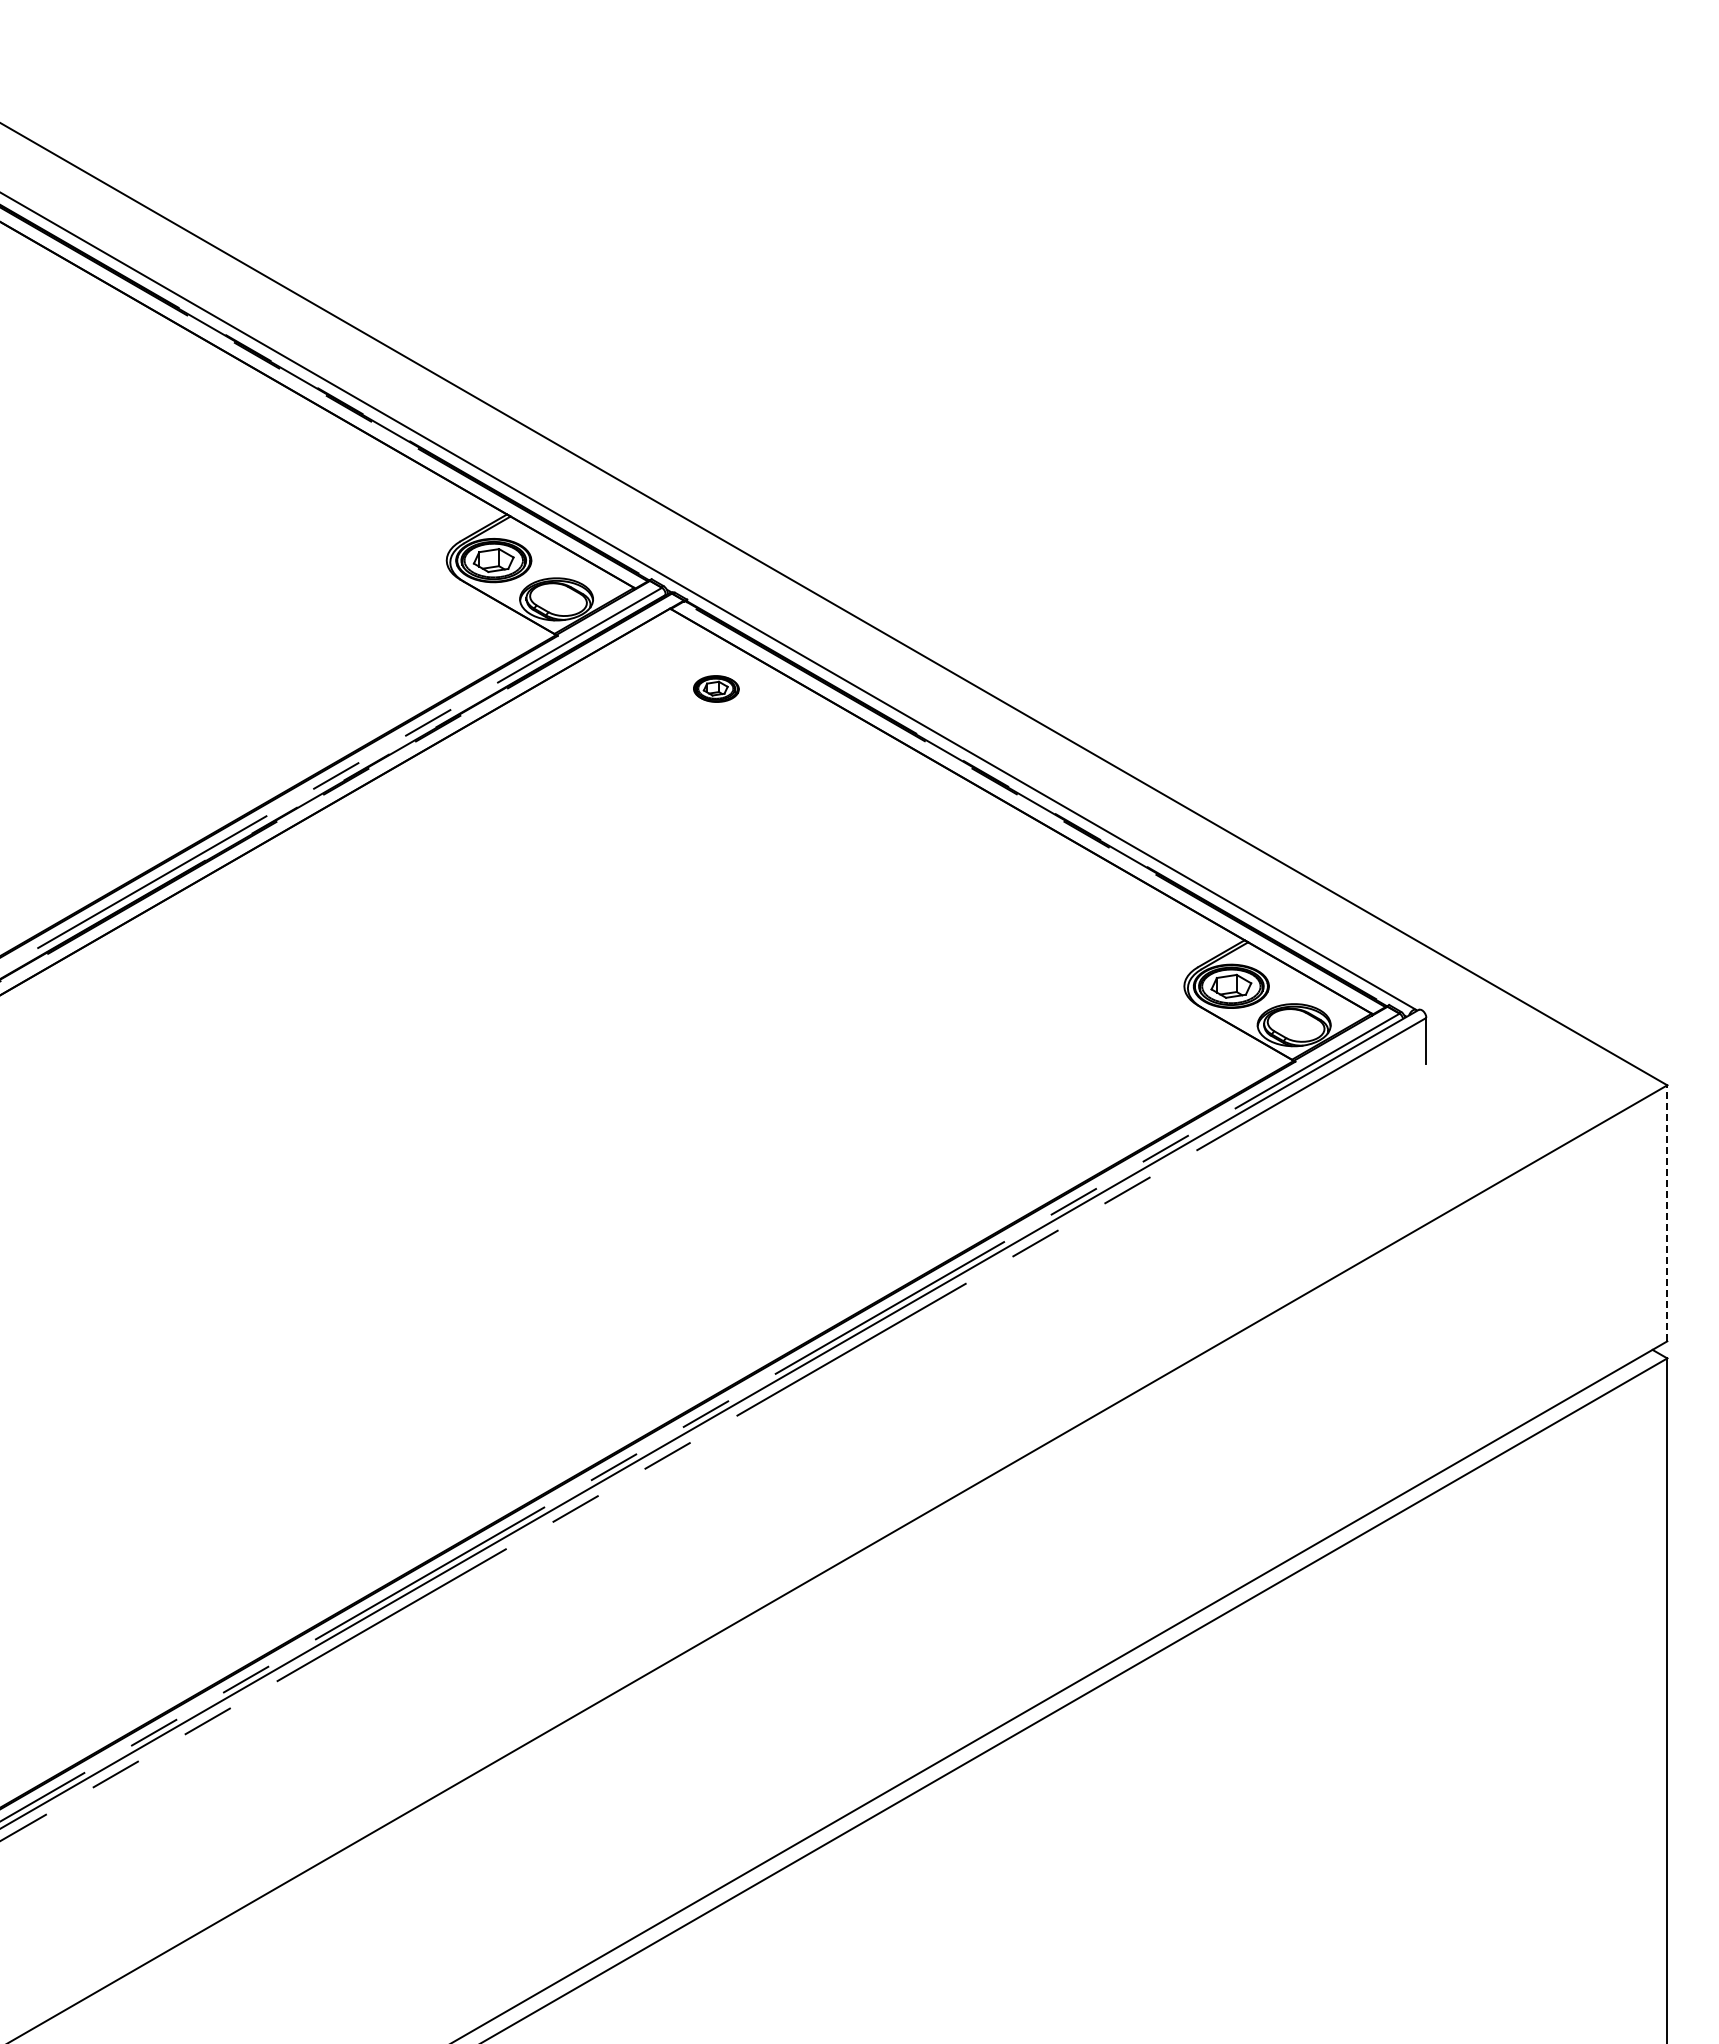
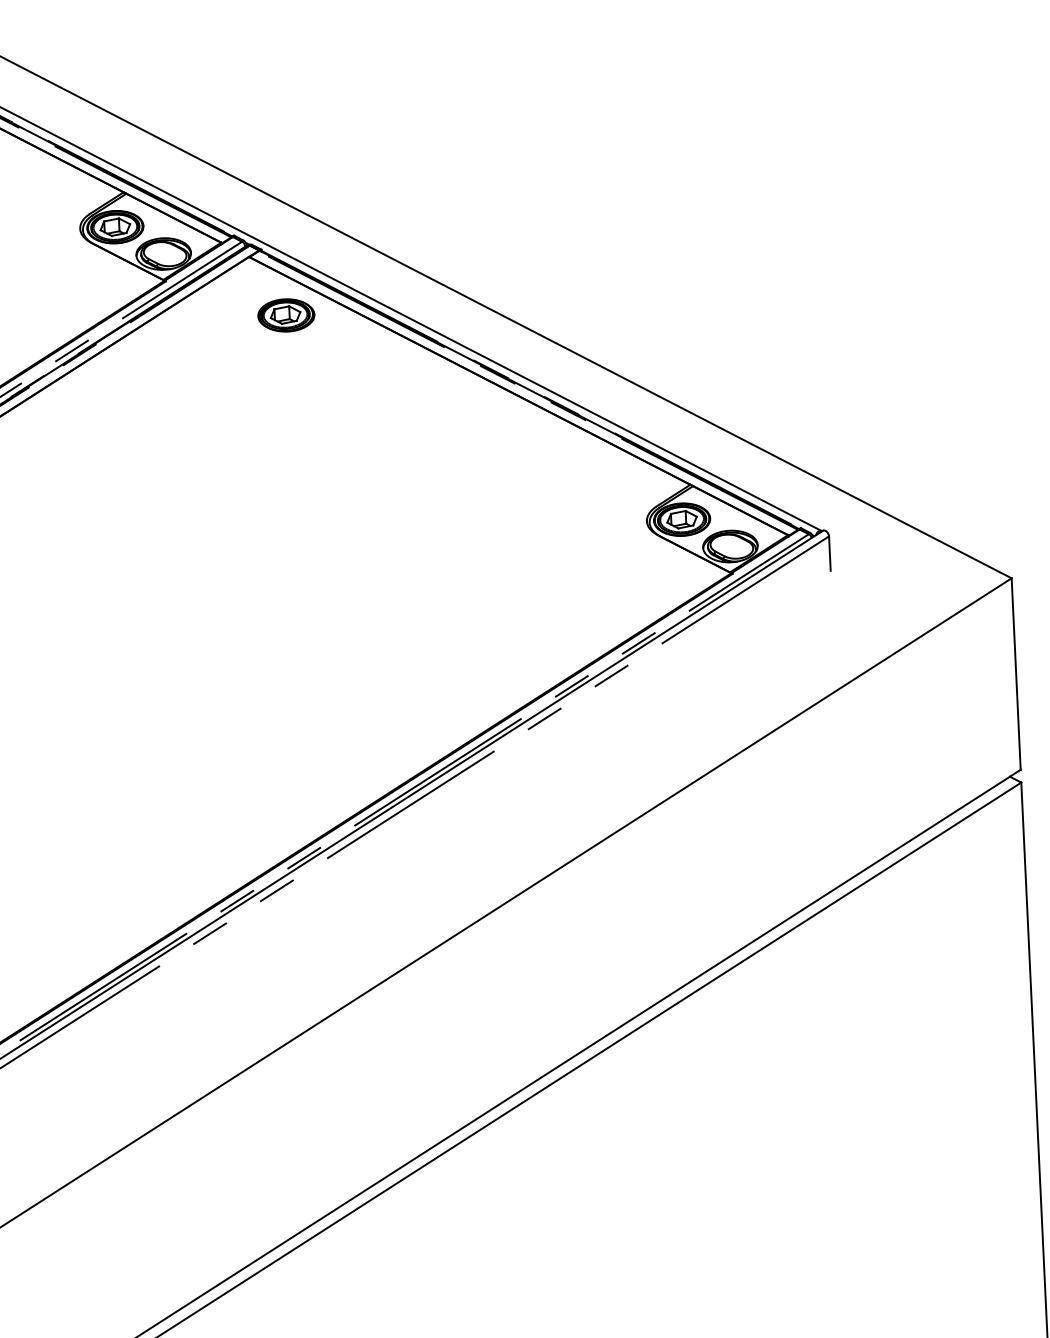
part: (716, 688) -> (286, 315), size x1.67
line: (1667, 1212) -> (1016, 673), dashed -> solid

